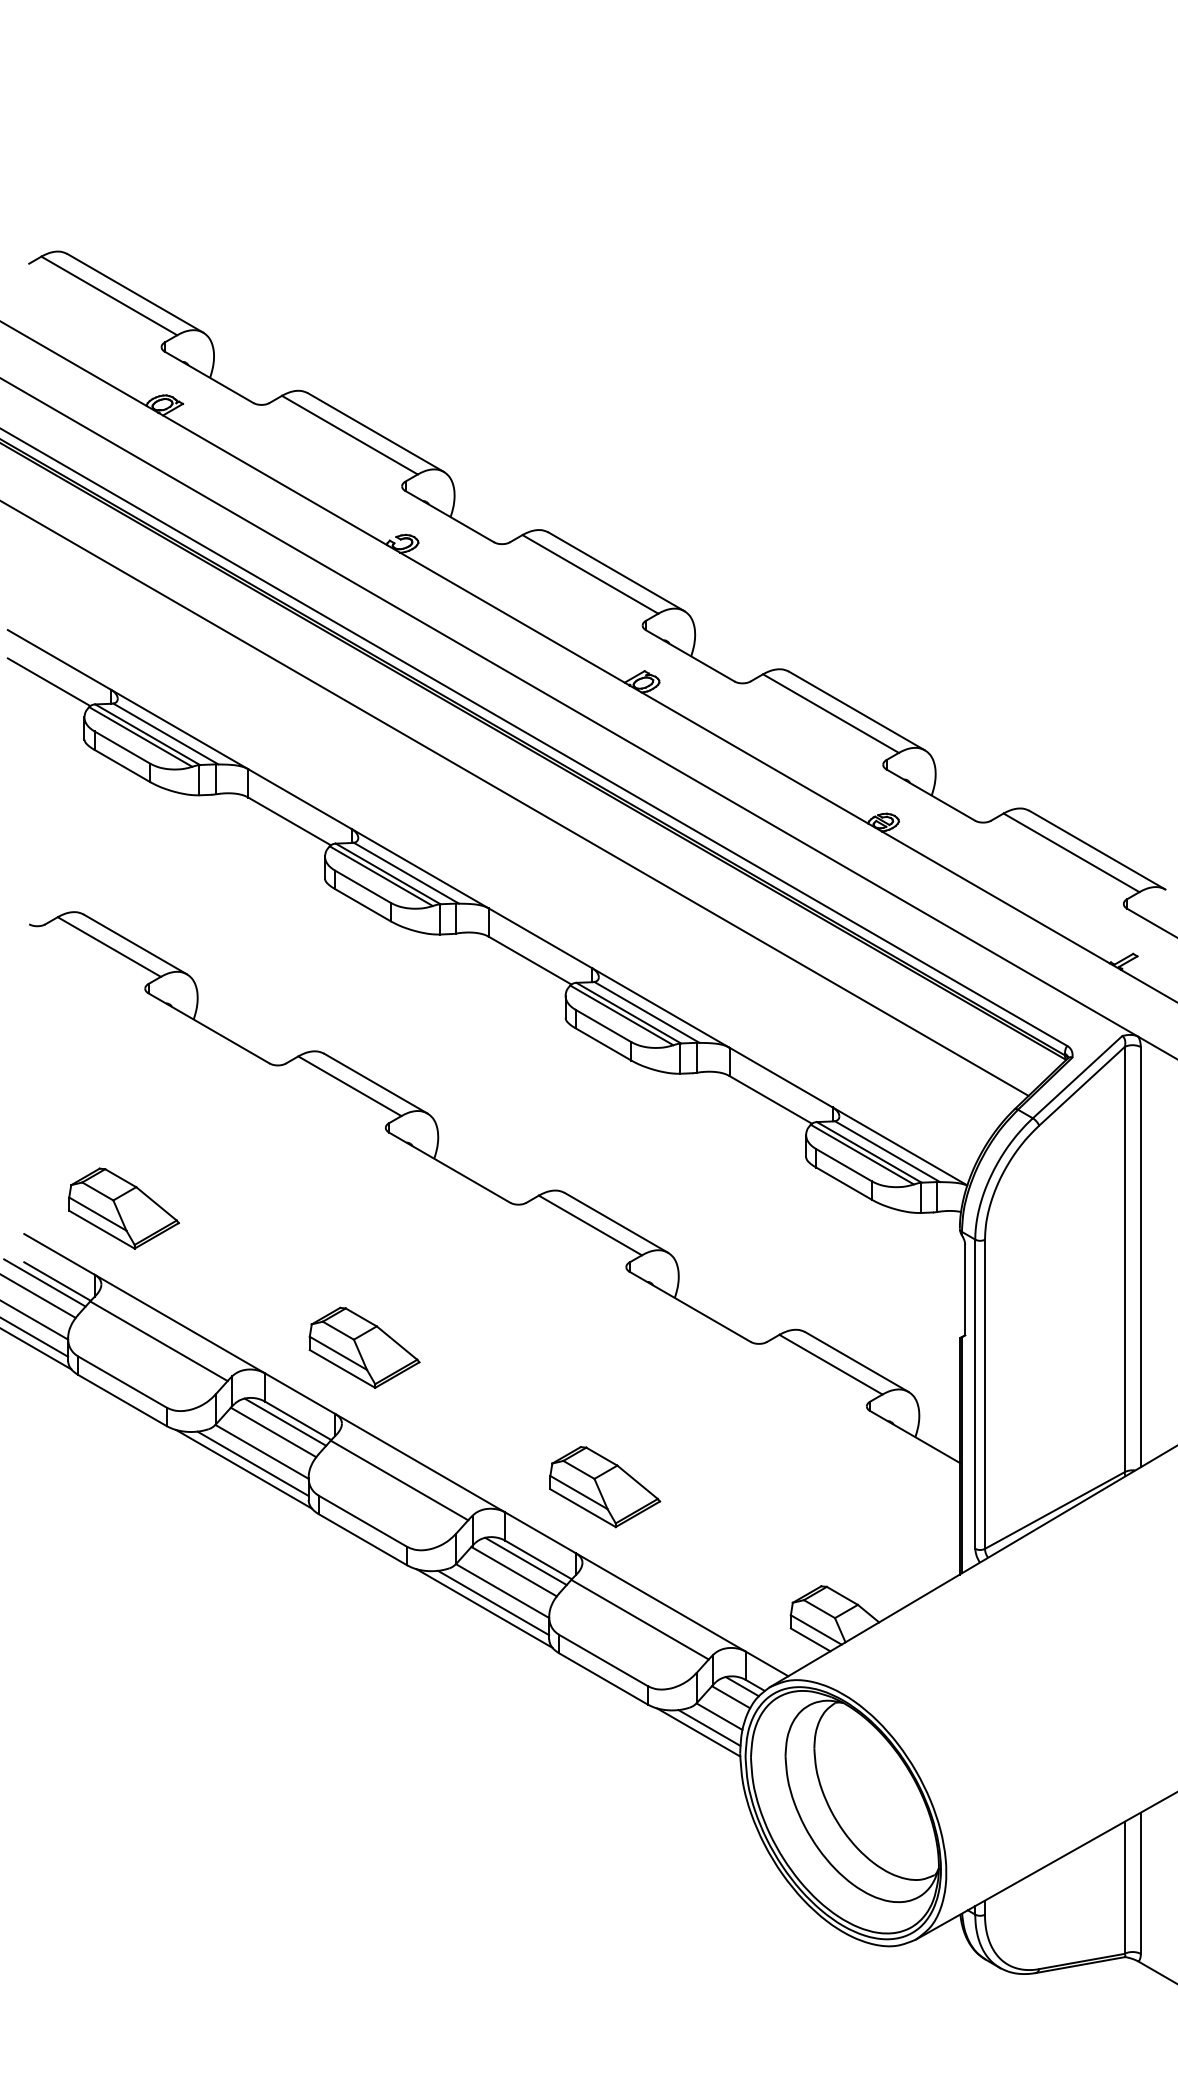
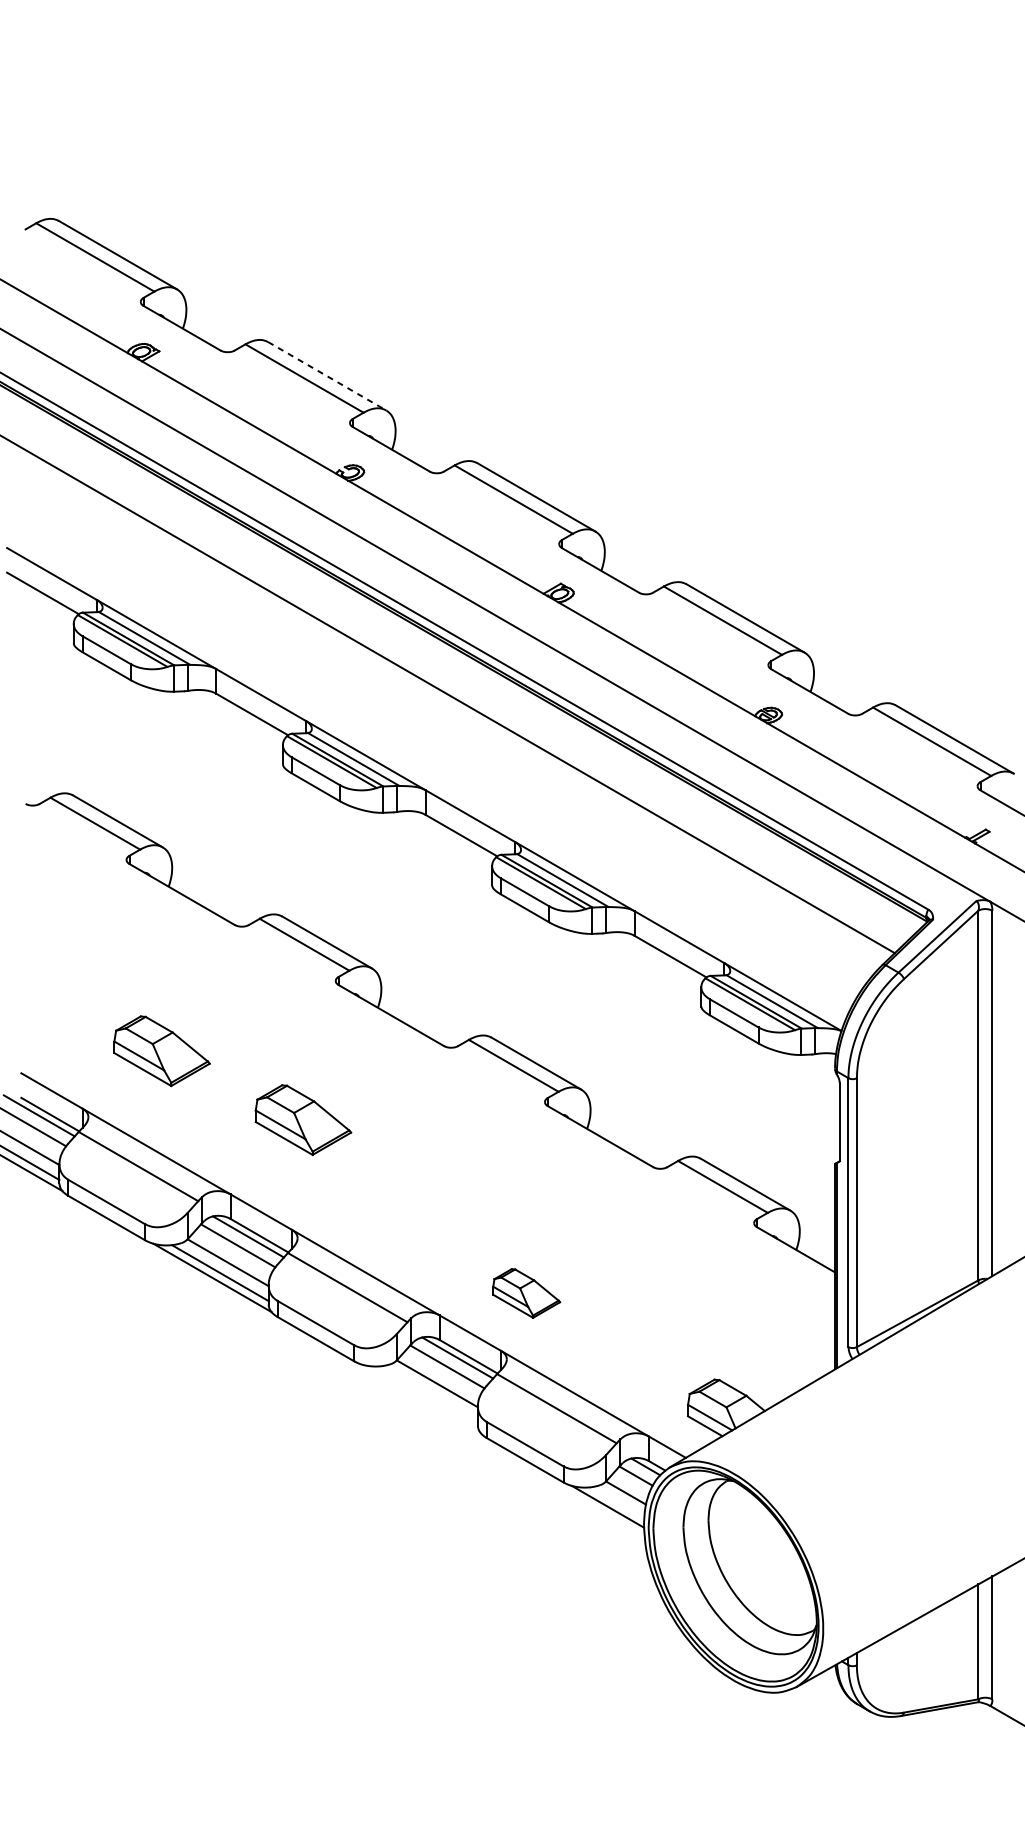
line: (376, 432) -> (327, 376), solid -> dashed
part: (123, 1208) -> (161, 1051), moved
part: (364, 1347) -> (303, 1119), moved
part: (605, 1487) -> (526, 1293), size x0.7
line: (493, 1602) -> (429, 1393), removed
line: (484, 1608) -> (421, 1398), removed
line: (709, 1727) -> (617, 1502), removed

